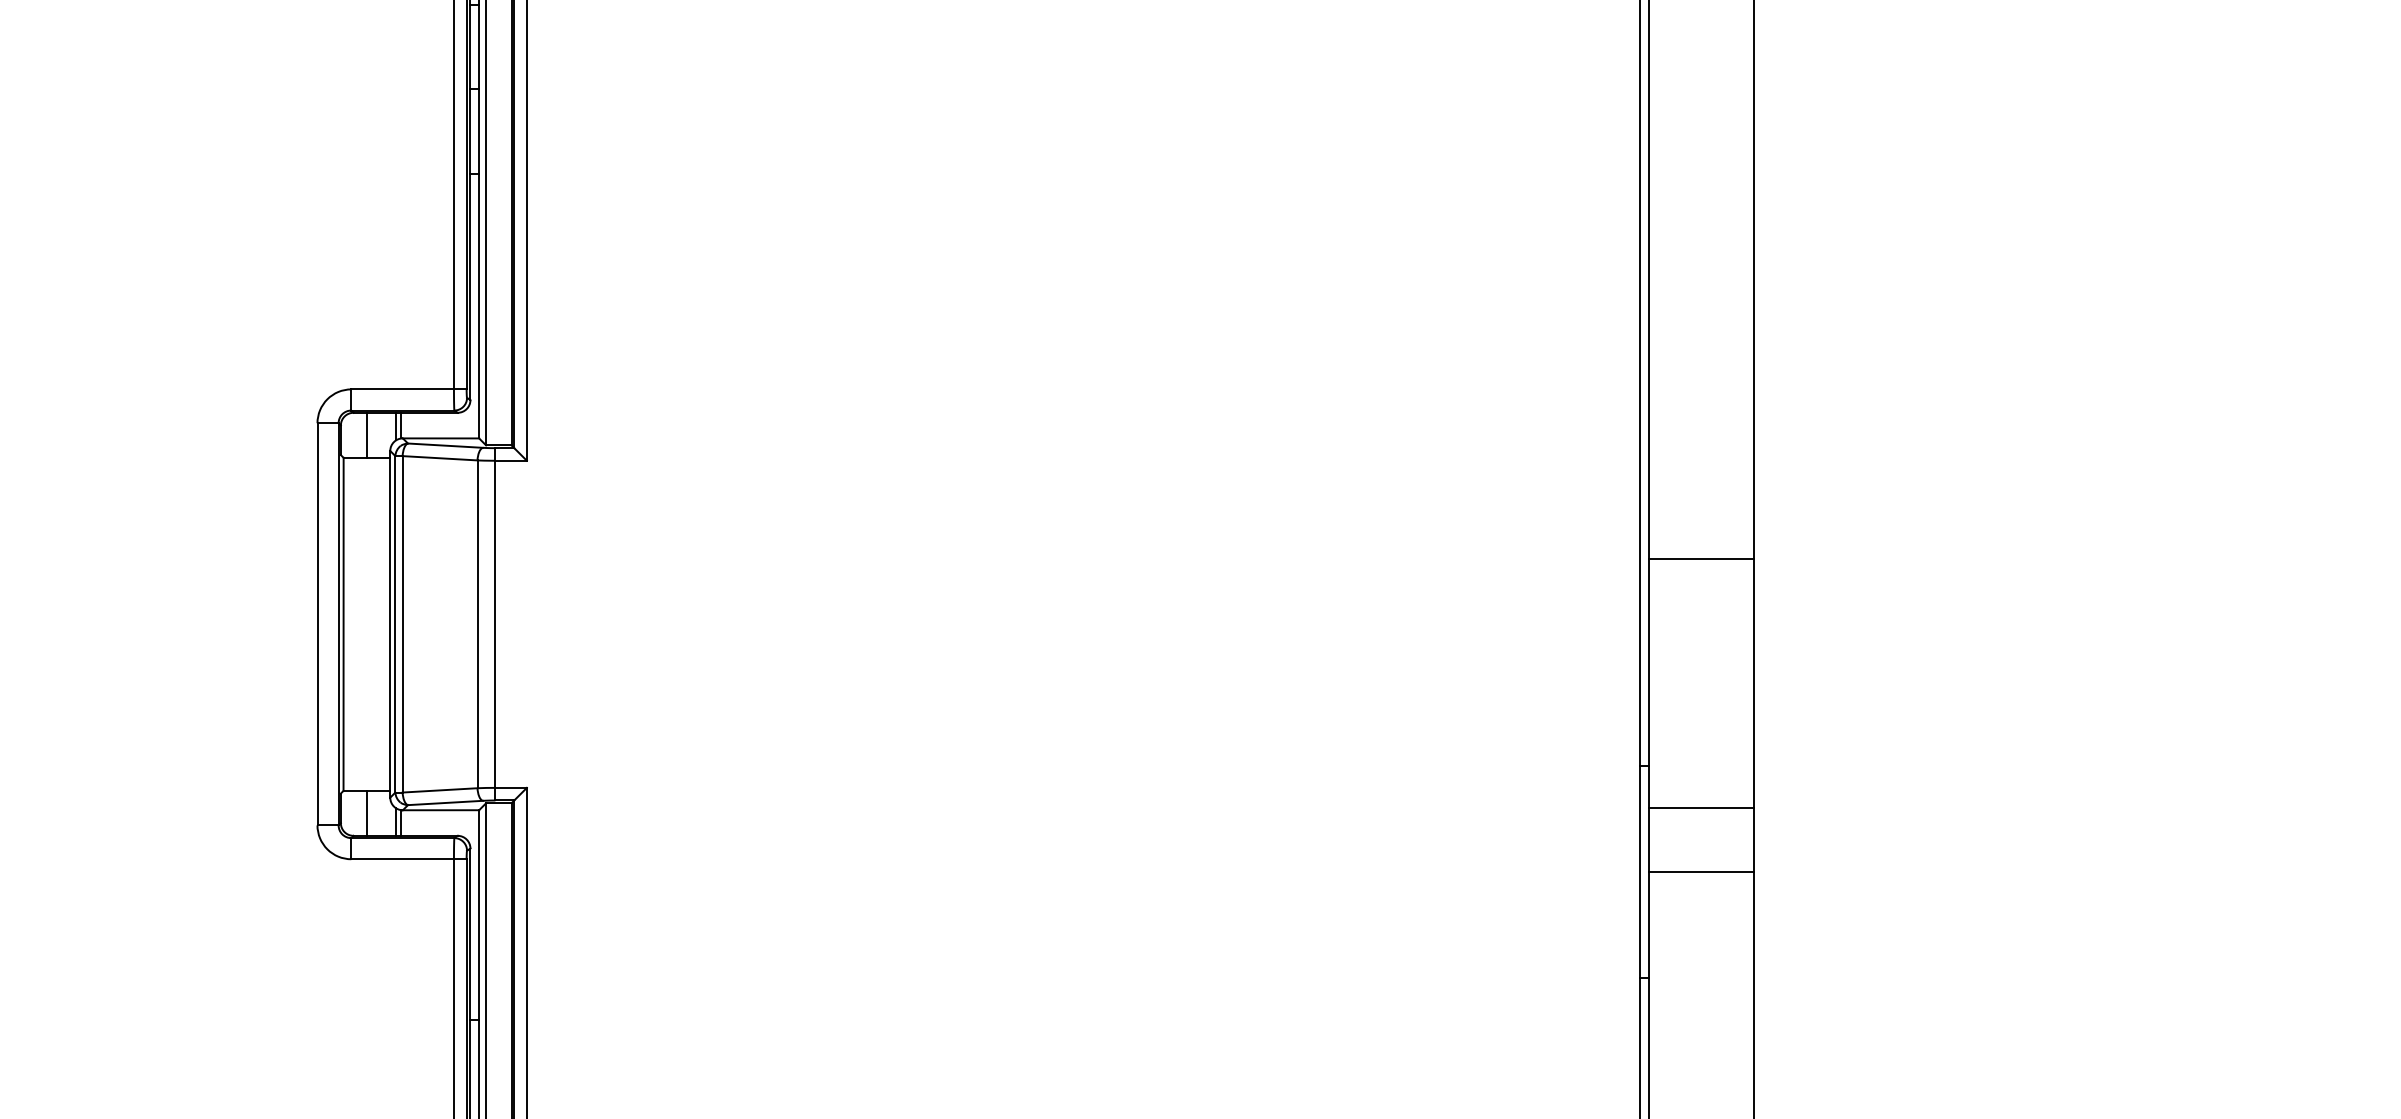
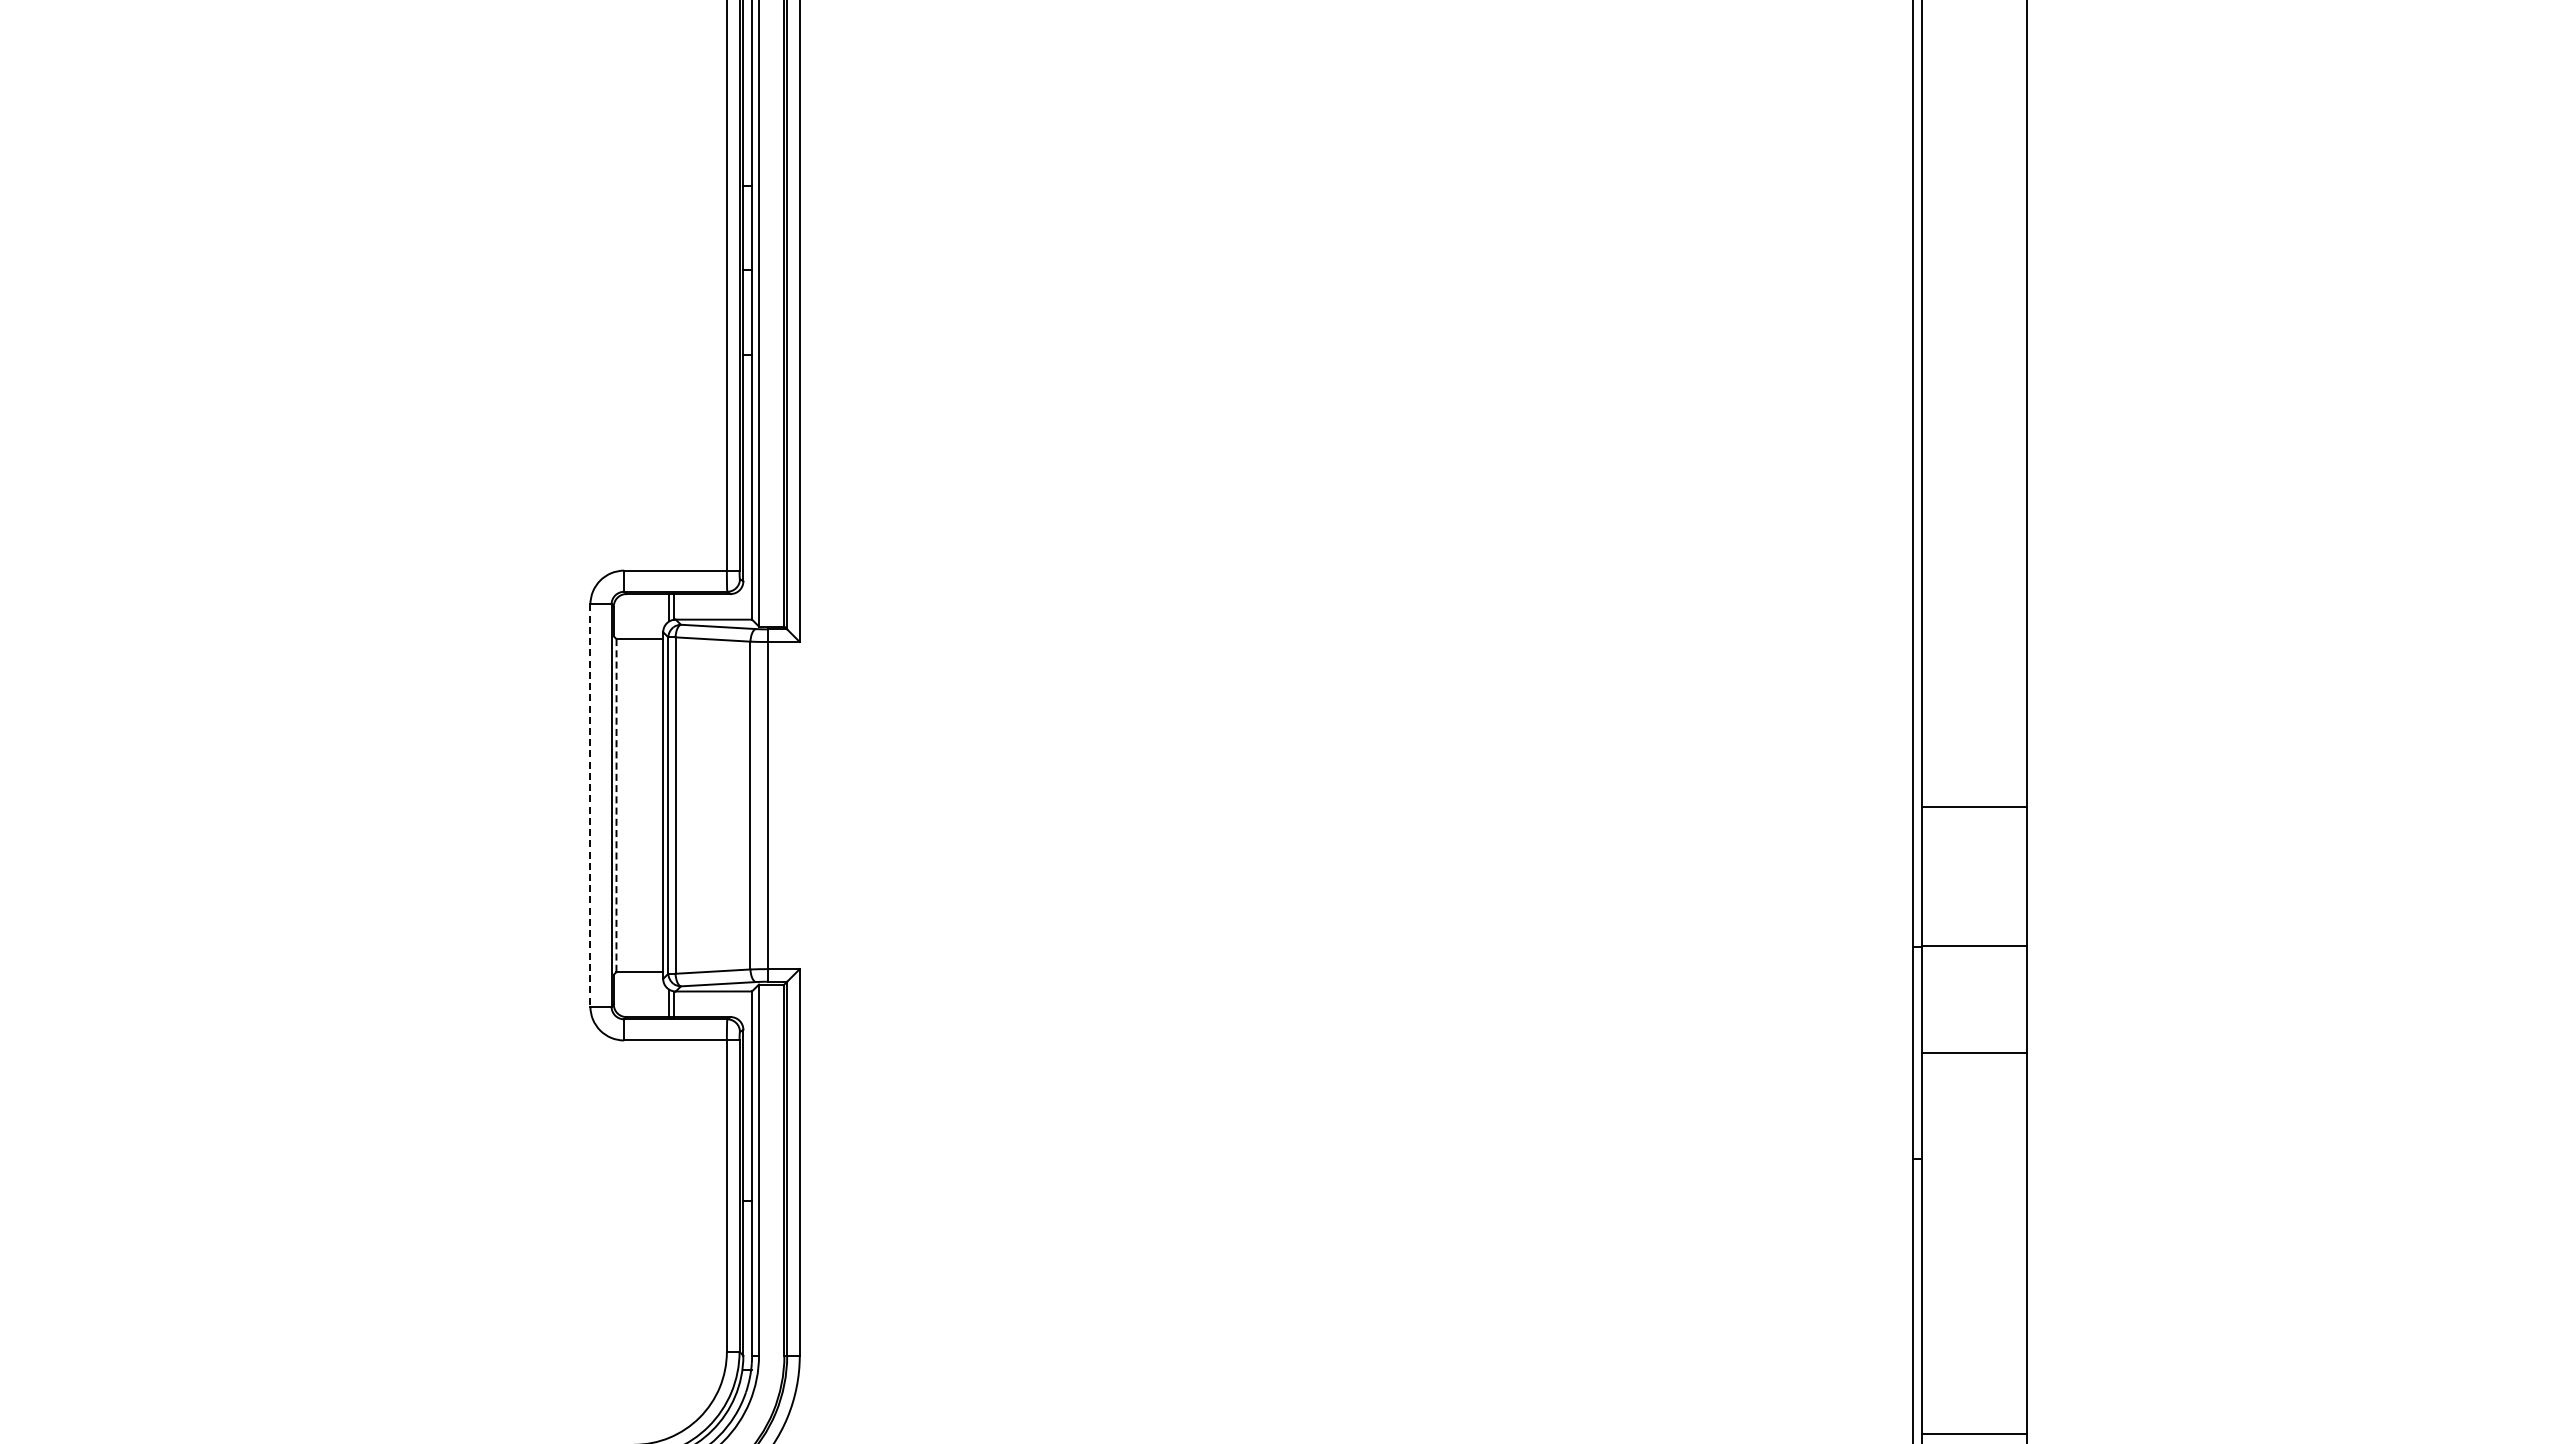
line: (366, 435) -> (639, 616), removed
line: (1701, 559) -> (1974, 807), moved
line: (343, 624) -> (616, 805), solid -> dashed
line: (317, 625) -> (590, 806), solid -> dashed
line: (1701, 808) -> (1974, 945), moved
line: (366, 813) -> (639, 994), removed

